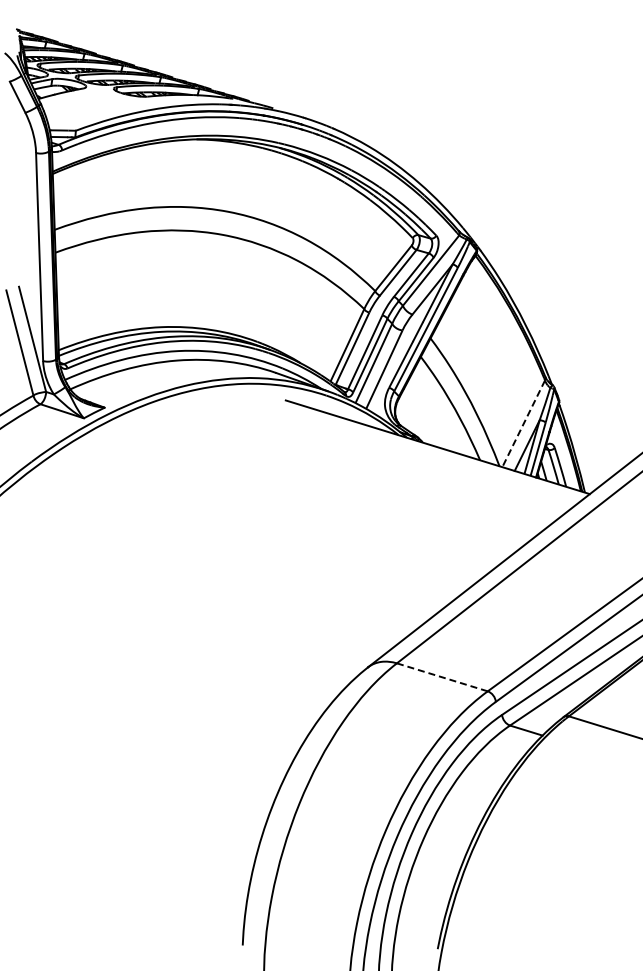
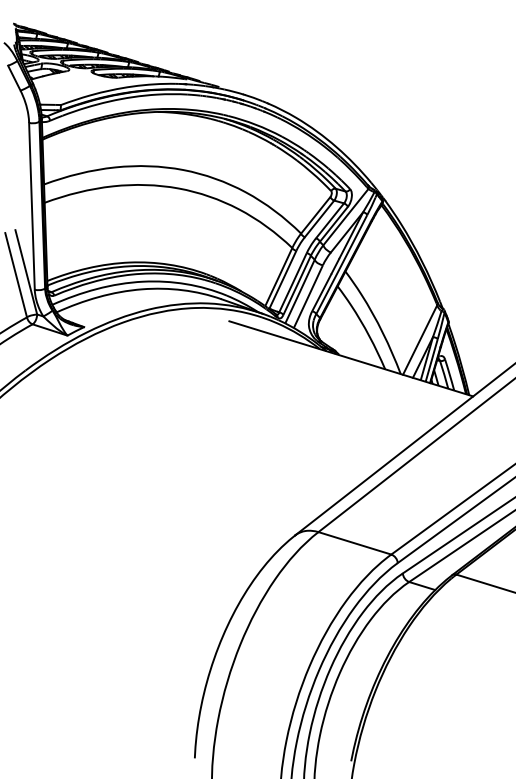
line: (523, 424) -> (419, 340), dashed -> solid
line: (442, 677) -> (355, 543), dashed -> solid

